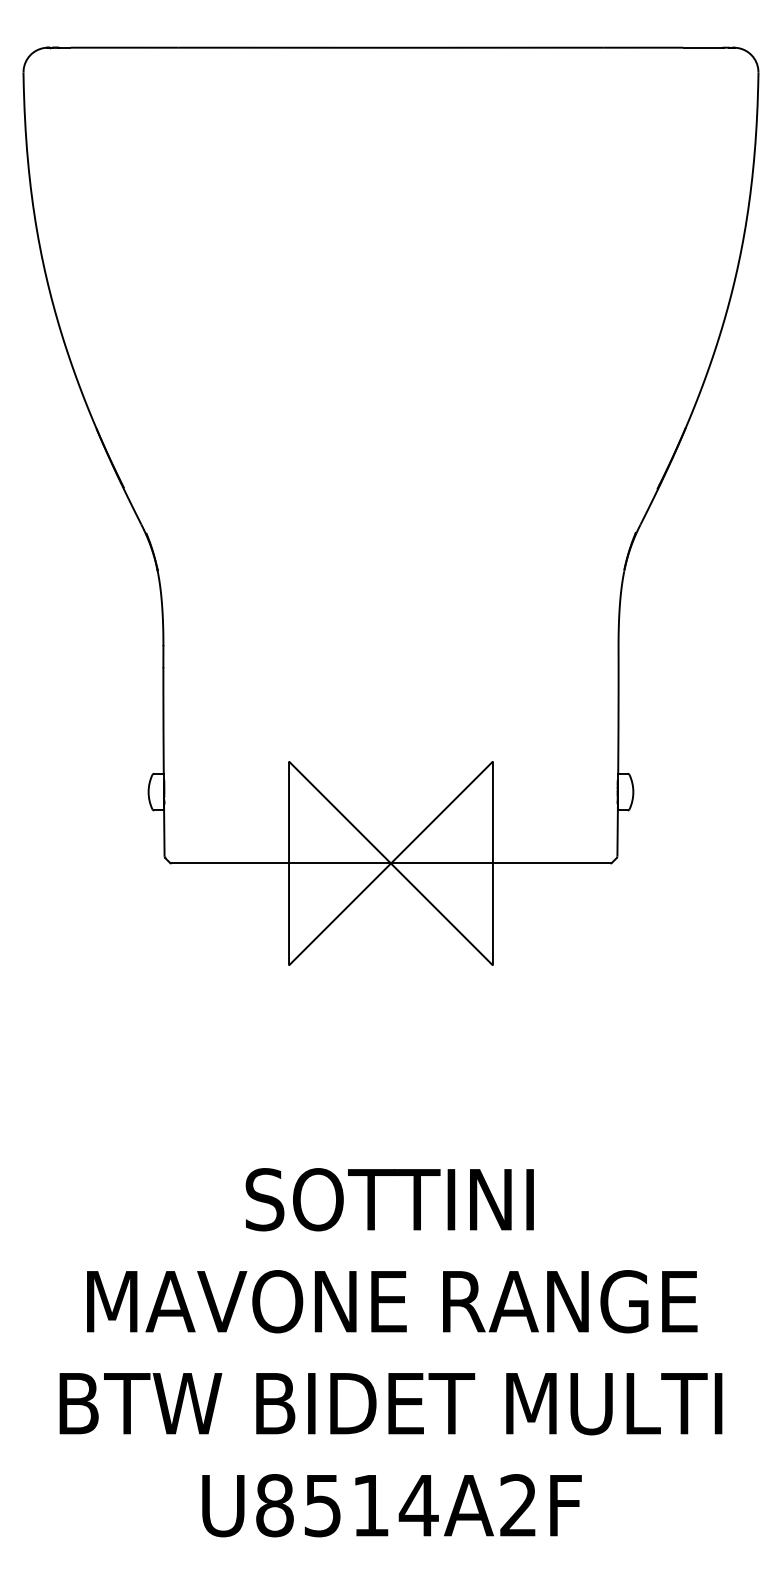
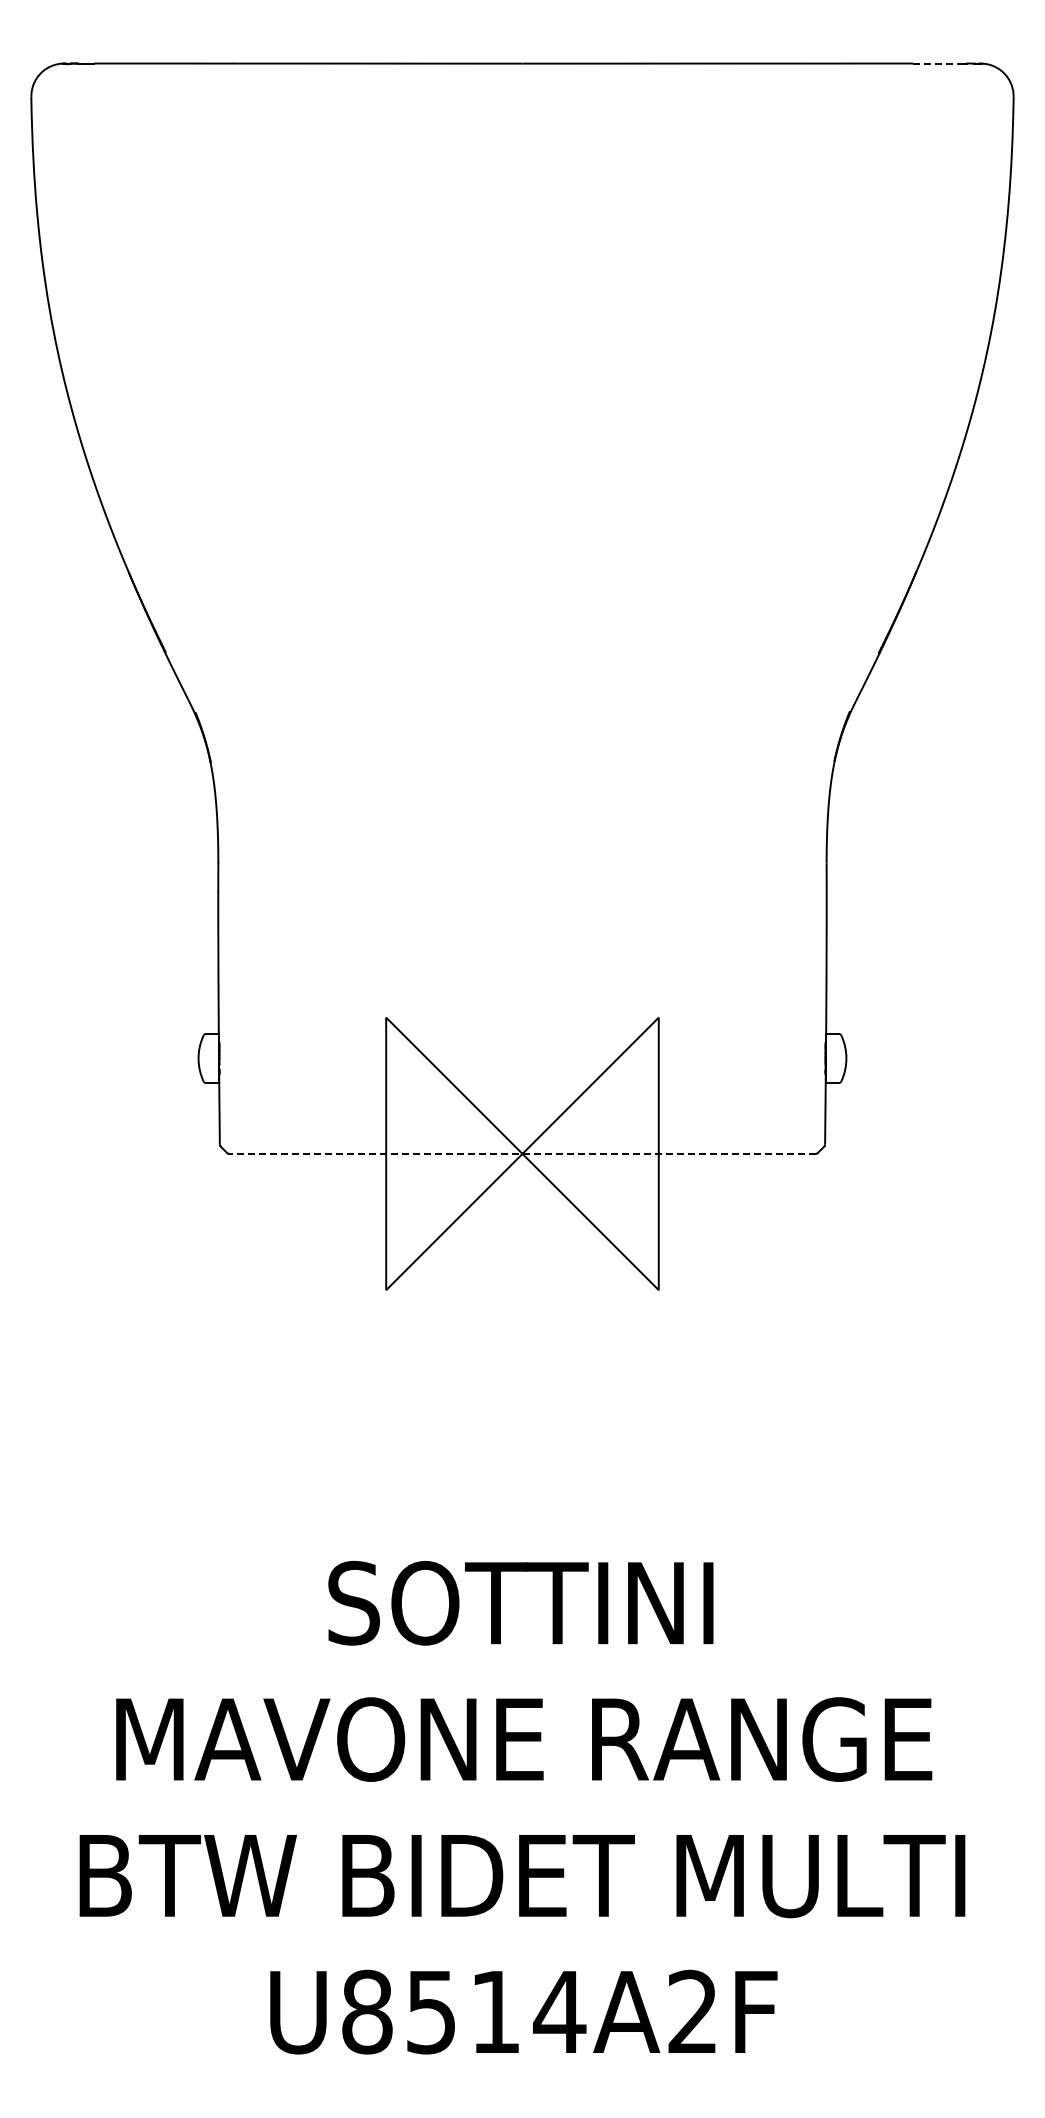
line: (702, 47) -> (938, 63), solid -> dashed
line: (390, 863) -> (521, 1153), solid -> dashed

